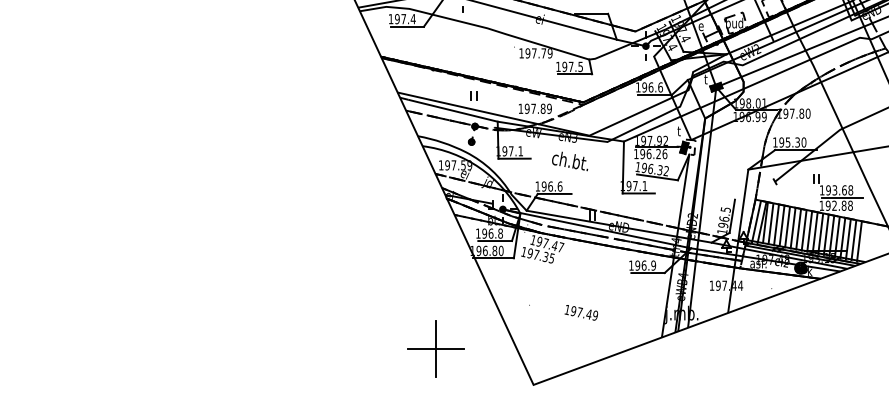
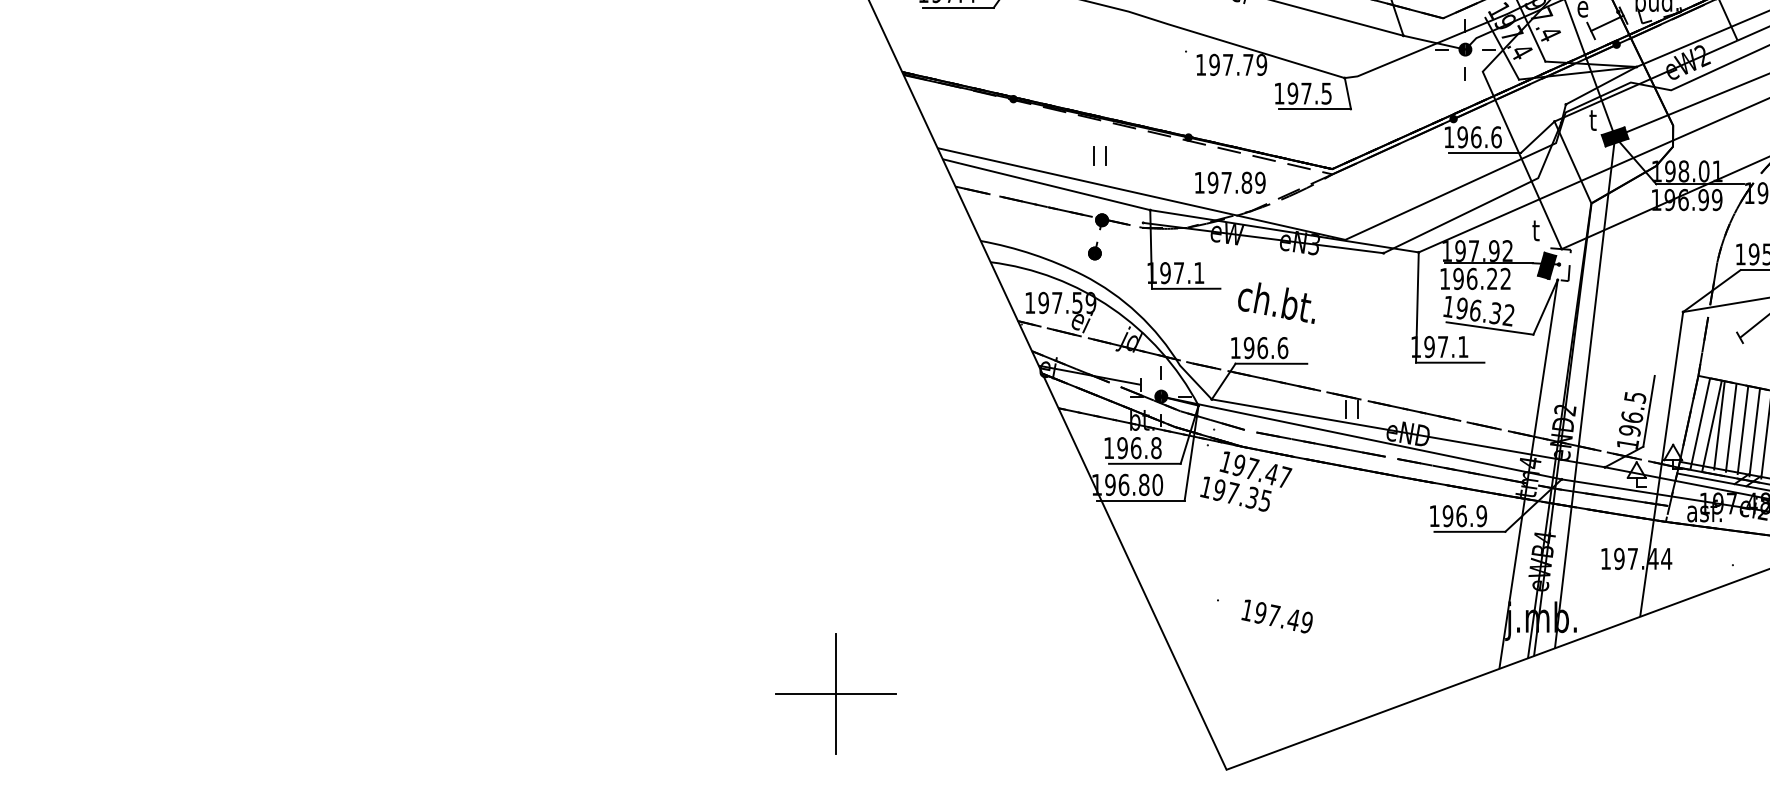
text: (664, 153) -> (1504, 277), 196.26 -> 196.22
text: (570, 161) -> (1277, 303), moved
text: (581, 312) -> (1277, 615), moved
part: (435, 348) -> (835, 692), moved

